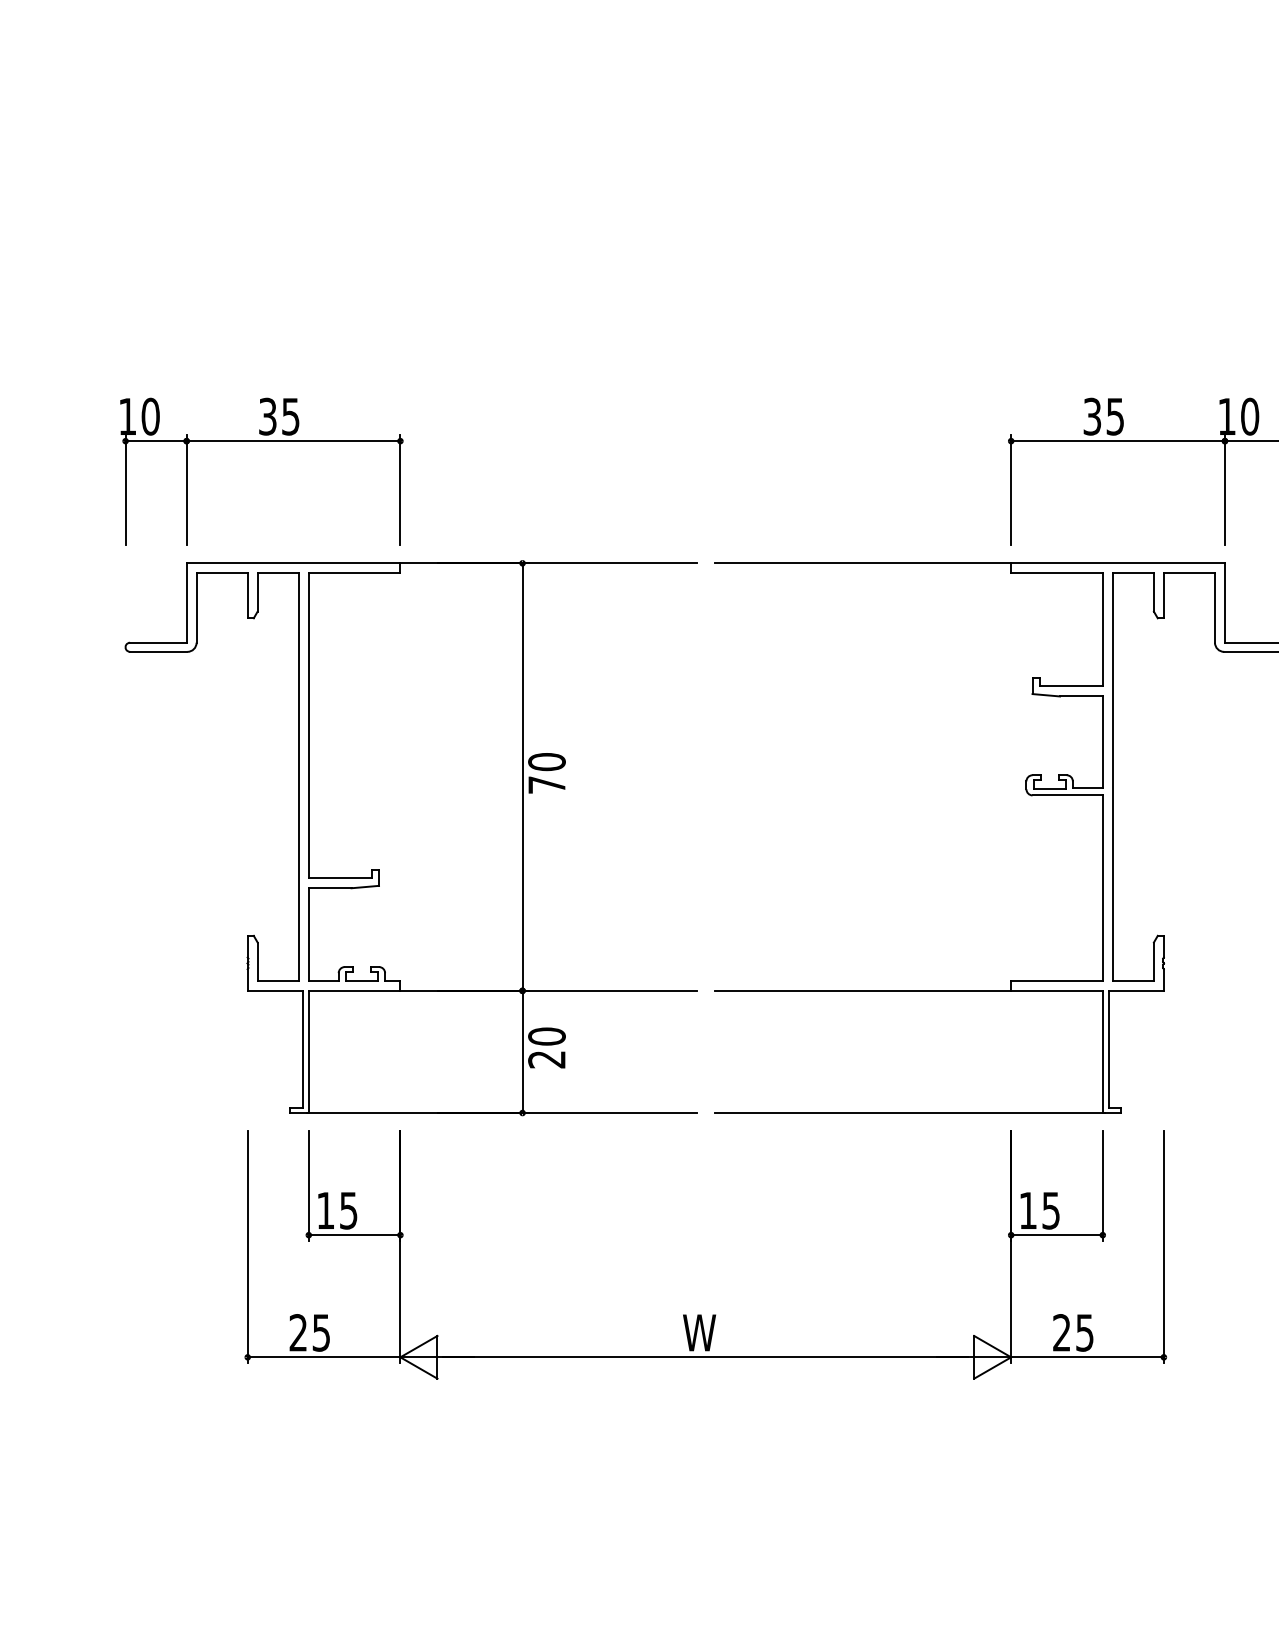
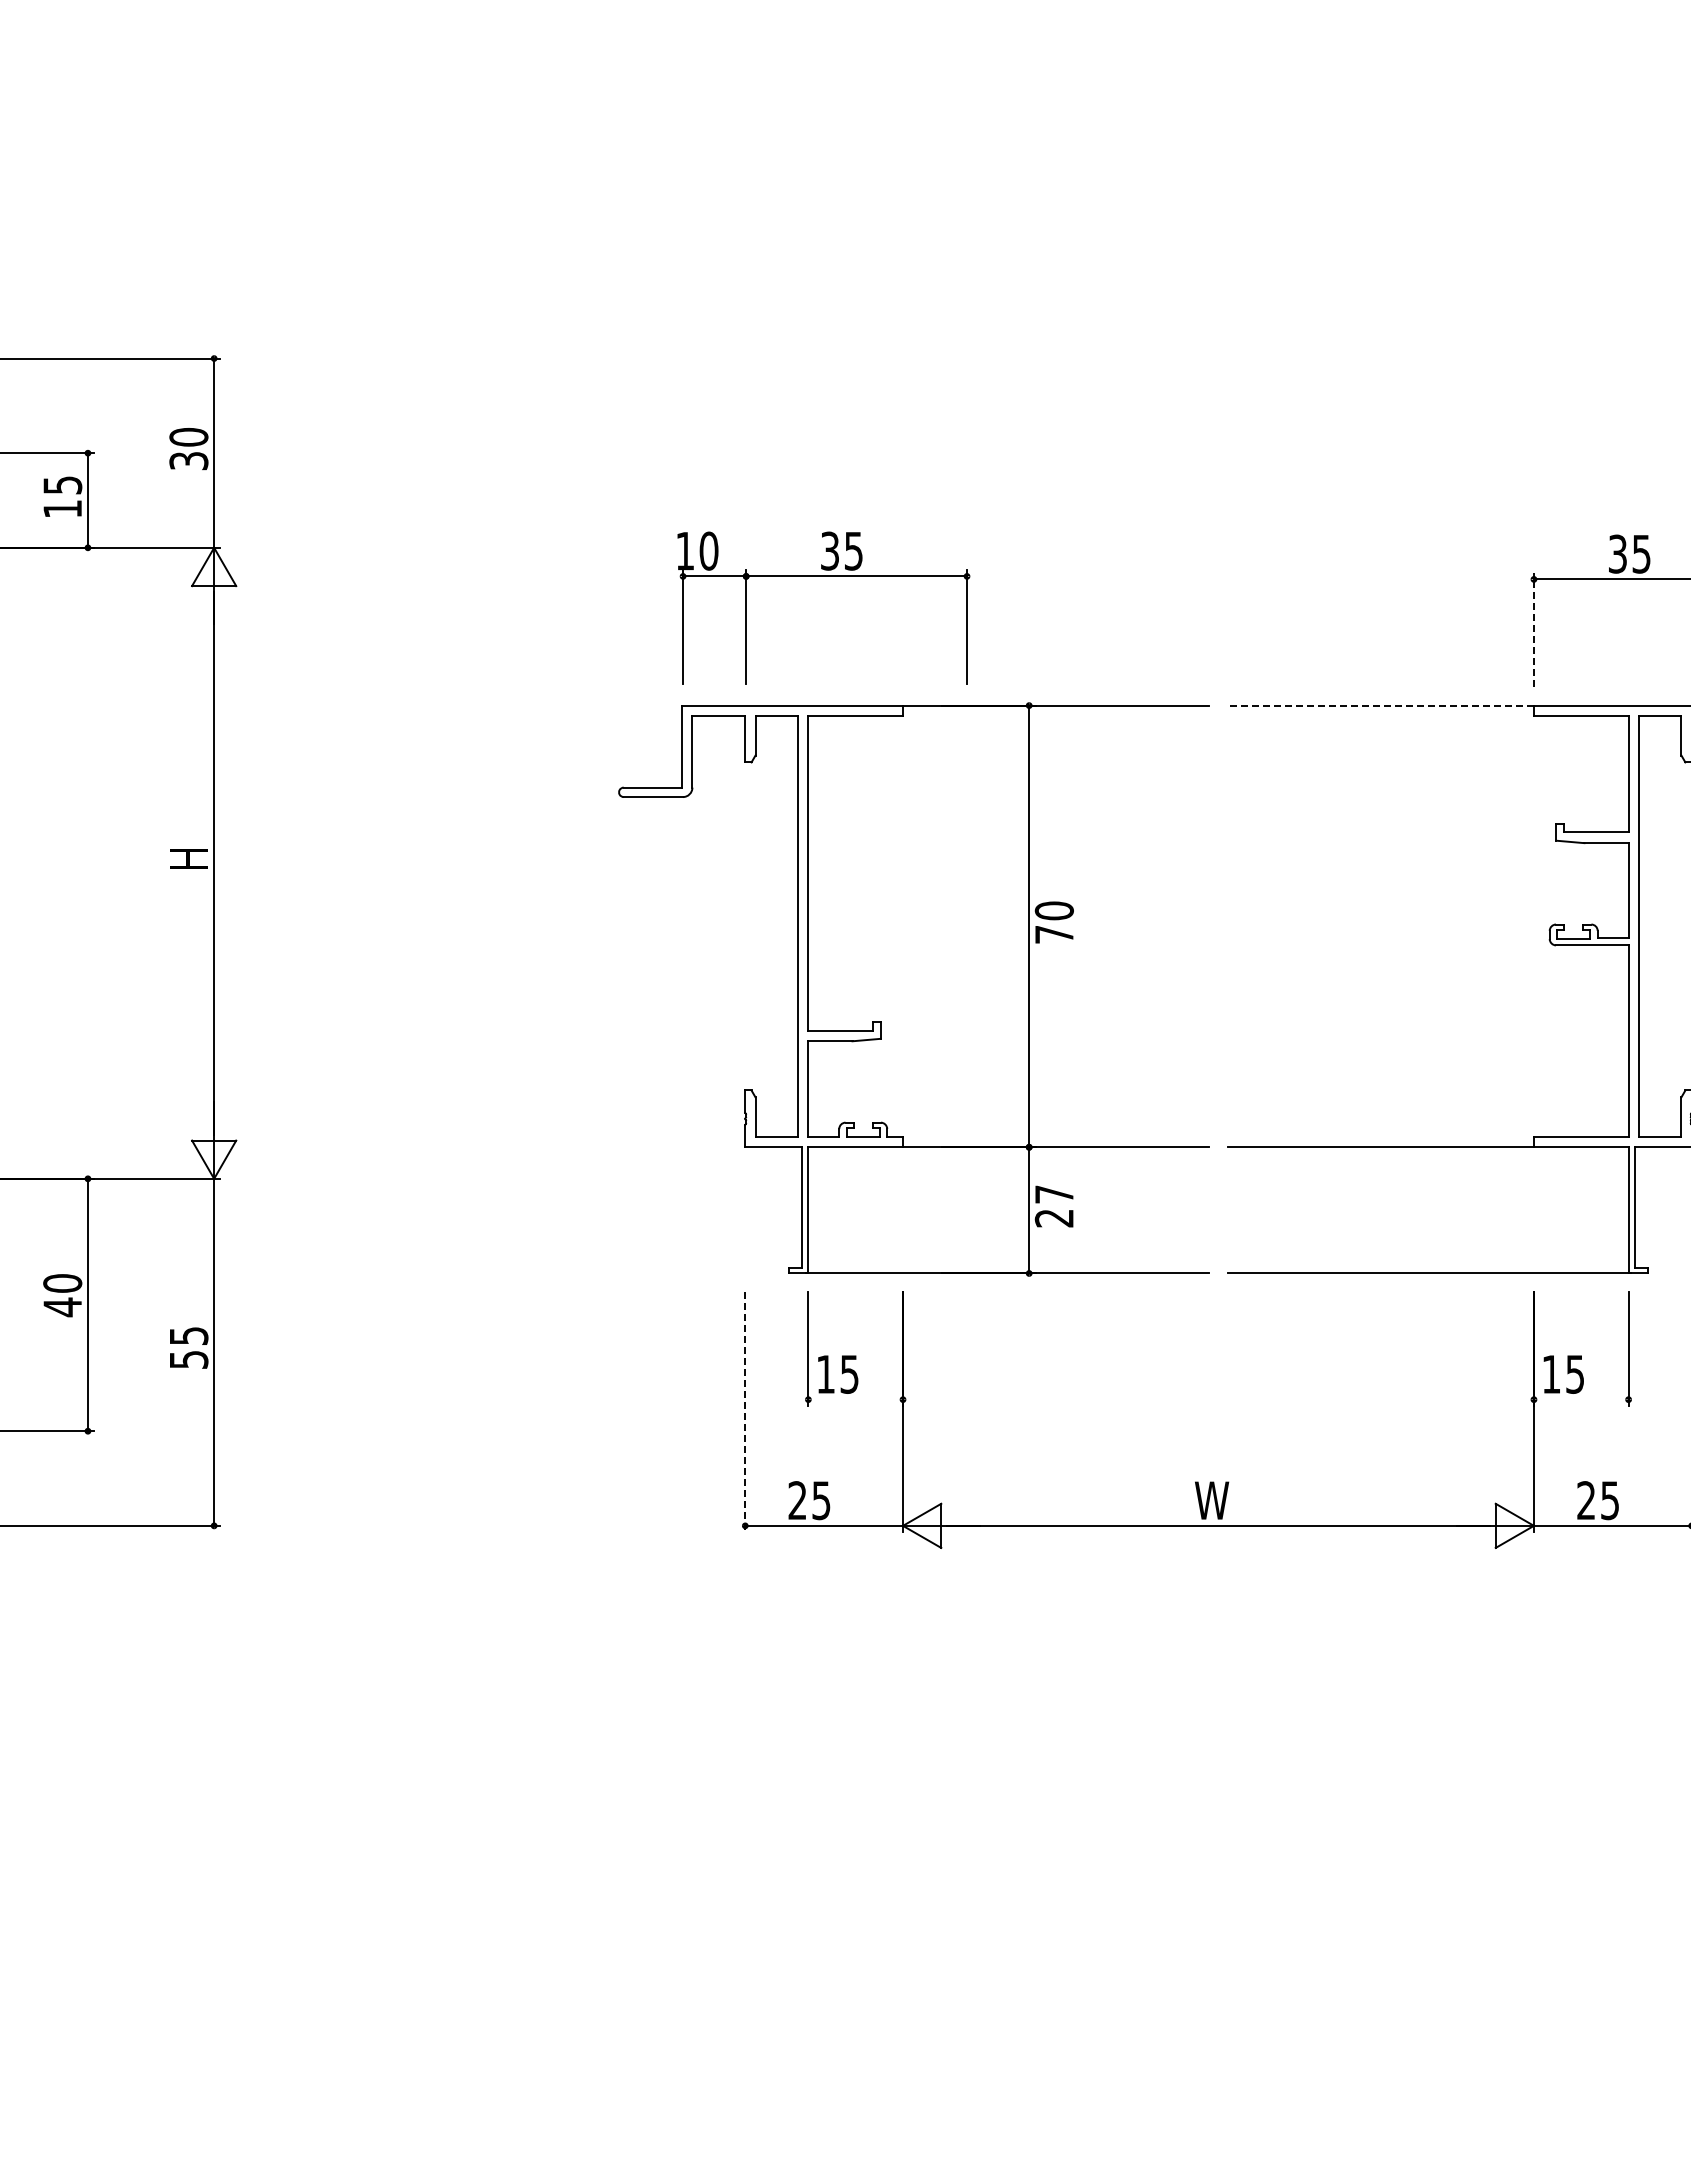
part: (261, 441) -> (823, 576), moved
line: (1010, 489) -> (1533, 629), solid -> dashed
line: (862, 563) -> (1380, 705), solid -> dashed
text: (546, 1036) -> (1053, 1194), 20 -> 27
line: (354, 1235) -> (855, 1399), removed
line: (1056, 1235) -> (1580, 1399), removed
line: (247, 1247) -> (745, 1412), solid -> dashed

